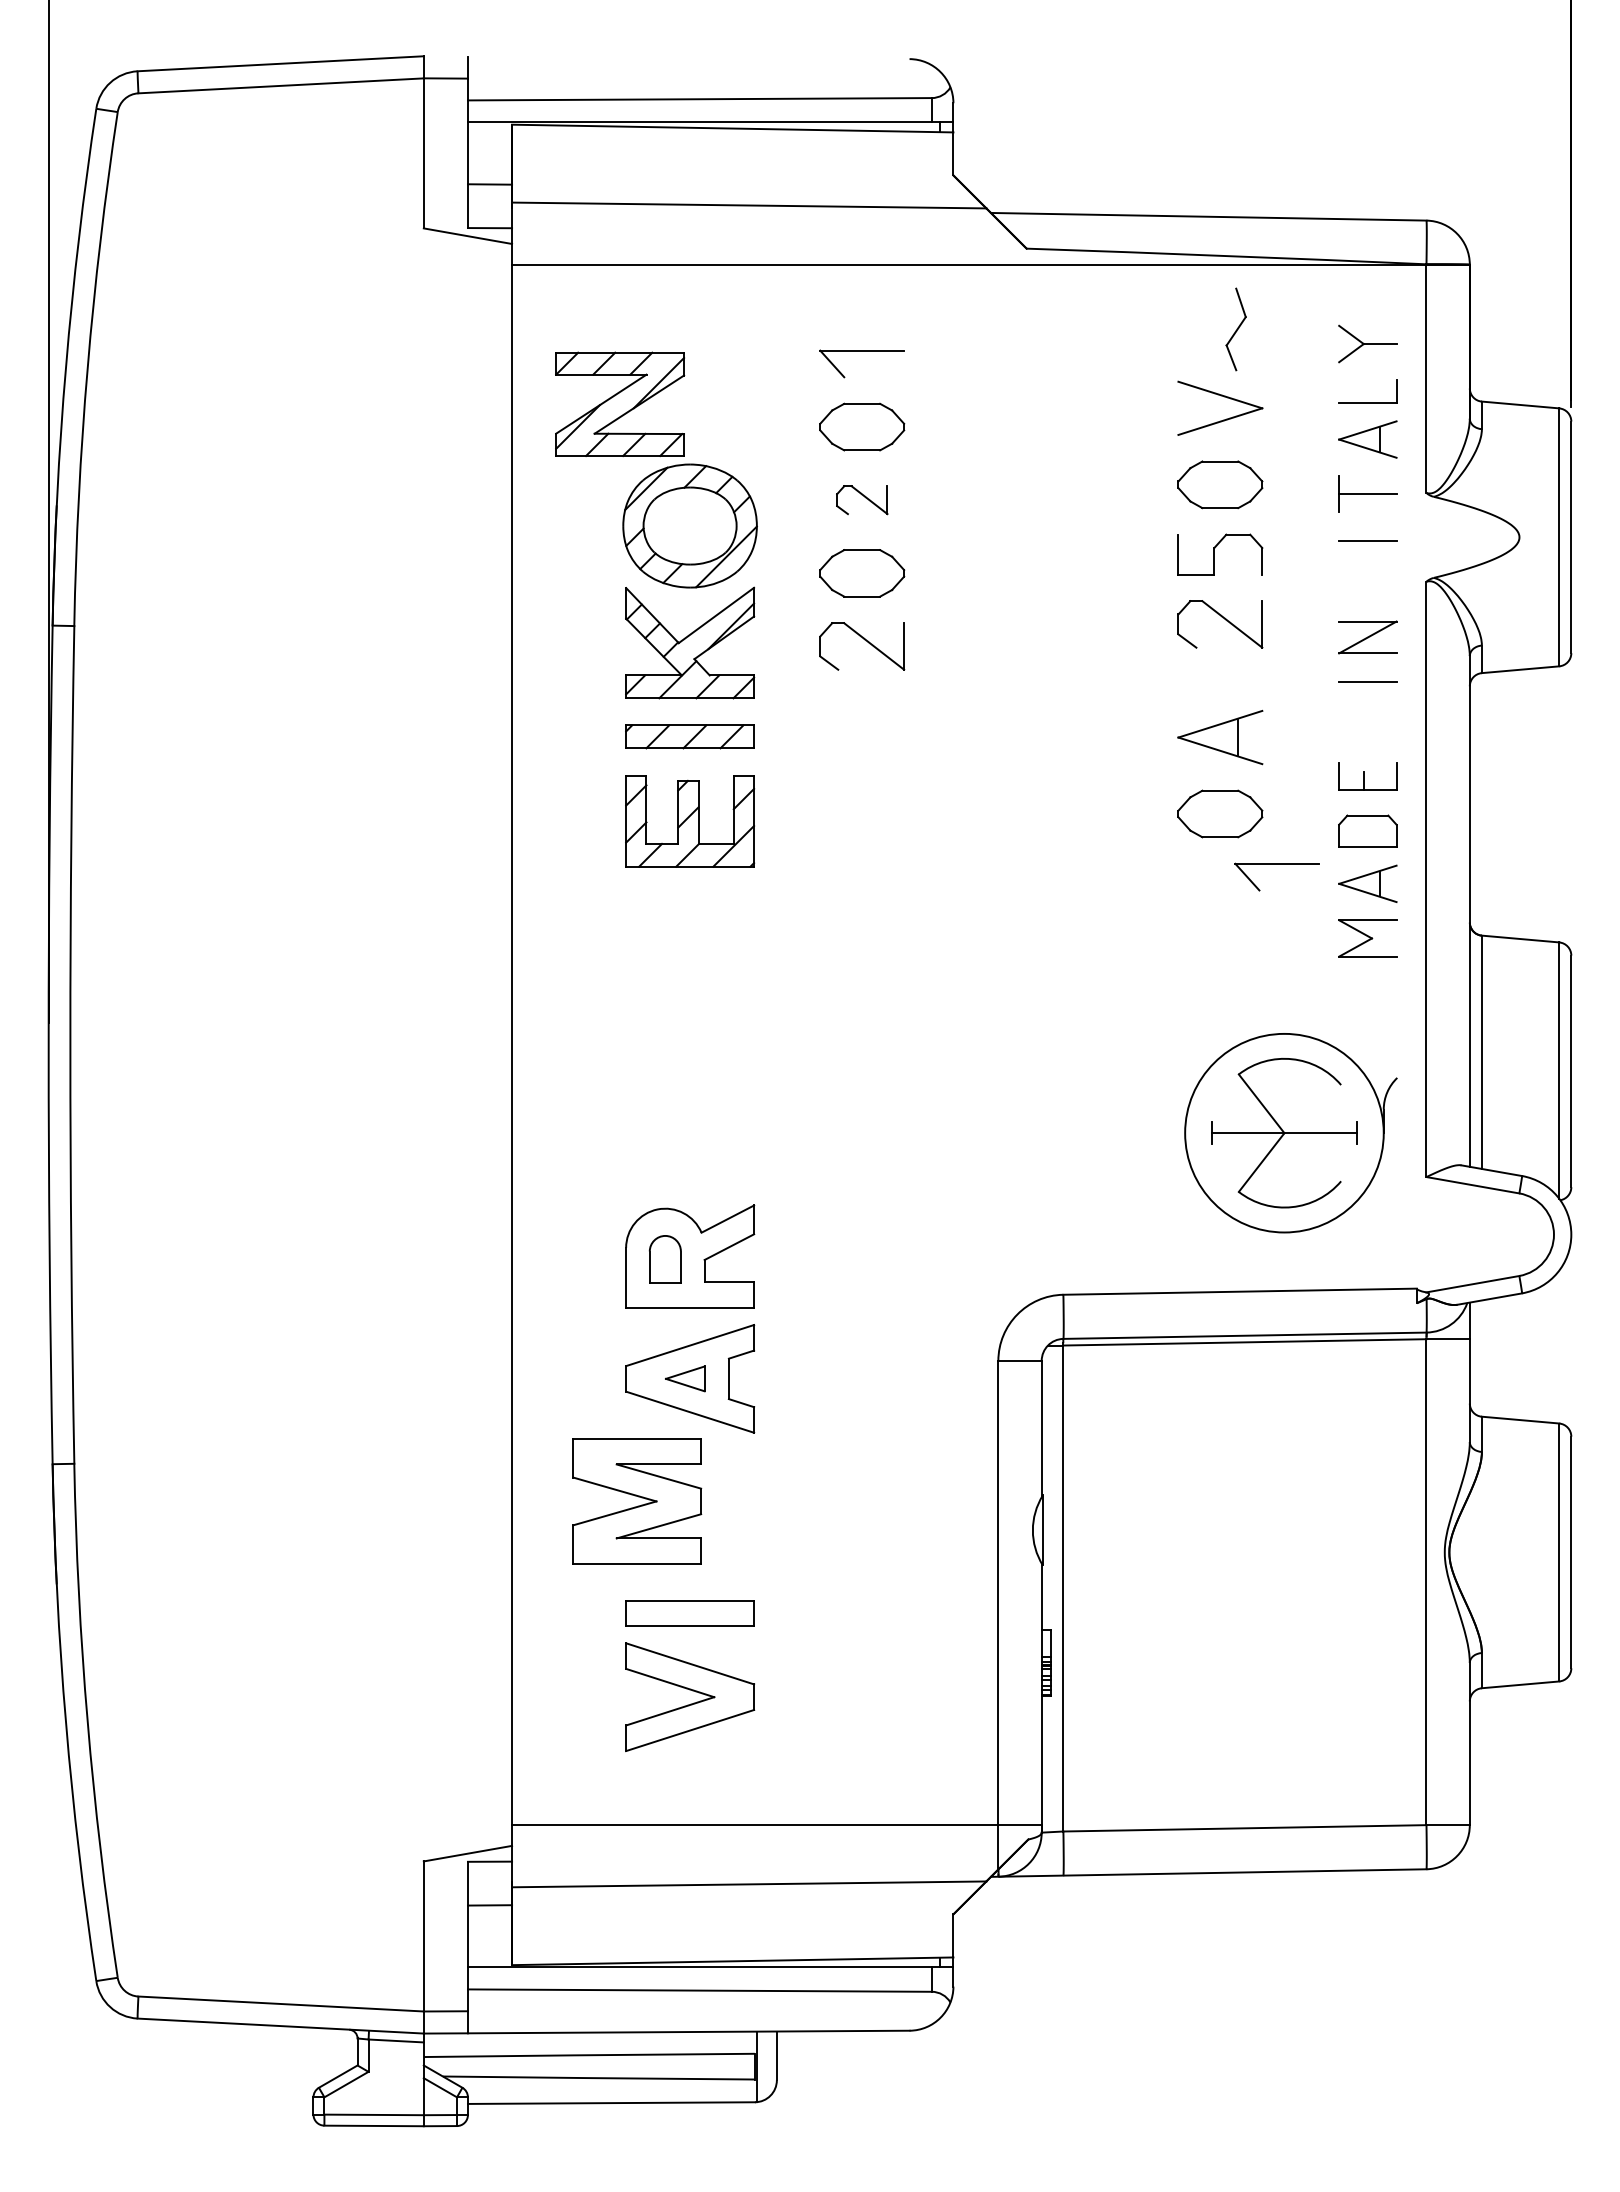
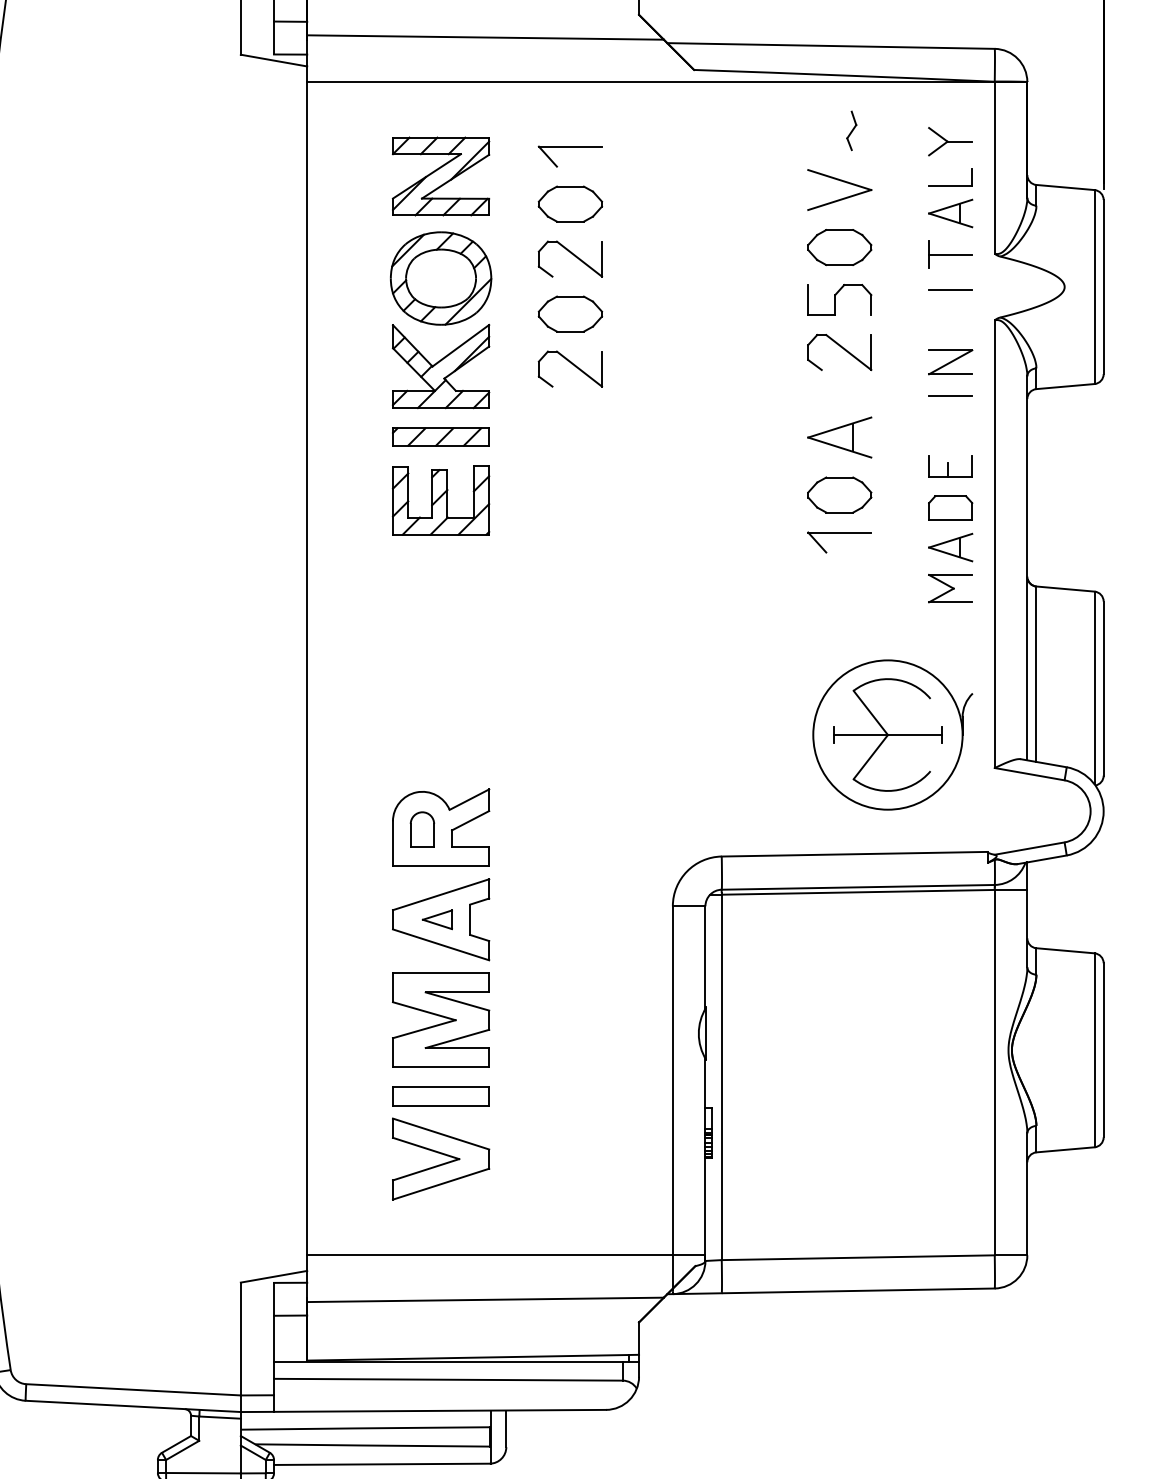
part: (1236, 329) -> (851, 130), size x0.62
part: (620, 404) -> (441, 176), moved
part: (862, 499) -> (570, 258), size x1.67
part: (1276, 864) -> (839, 533), moved
part: (637, 1501) -> (441, 1020), moved

